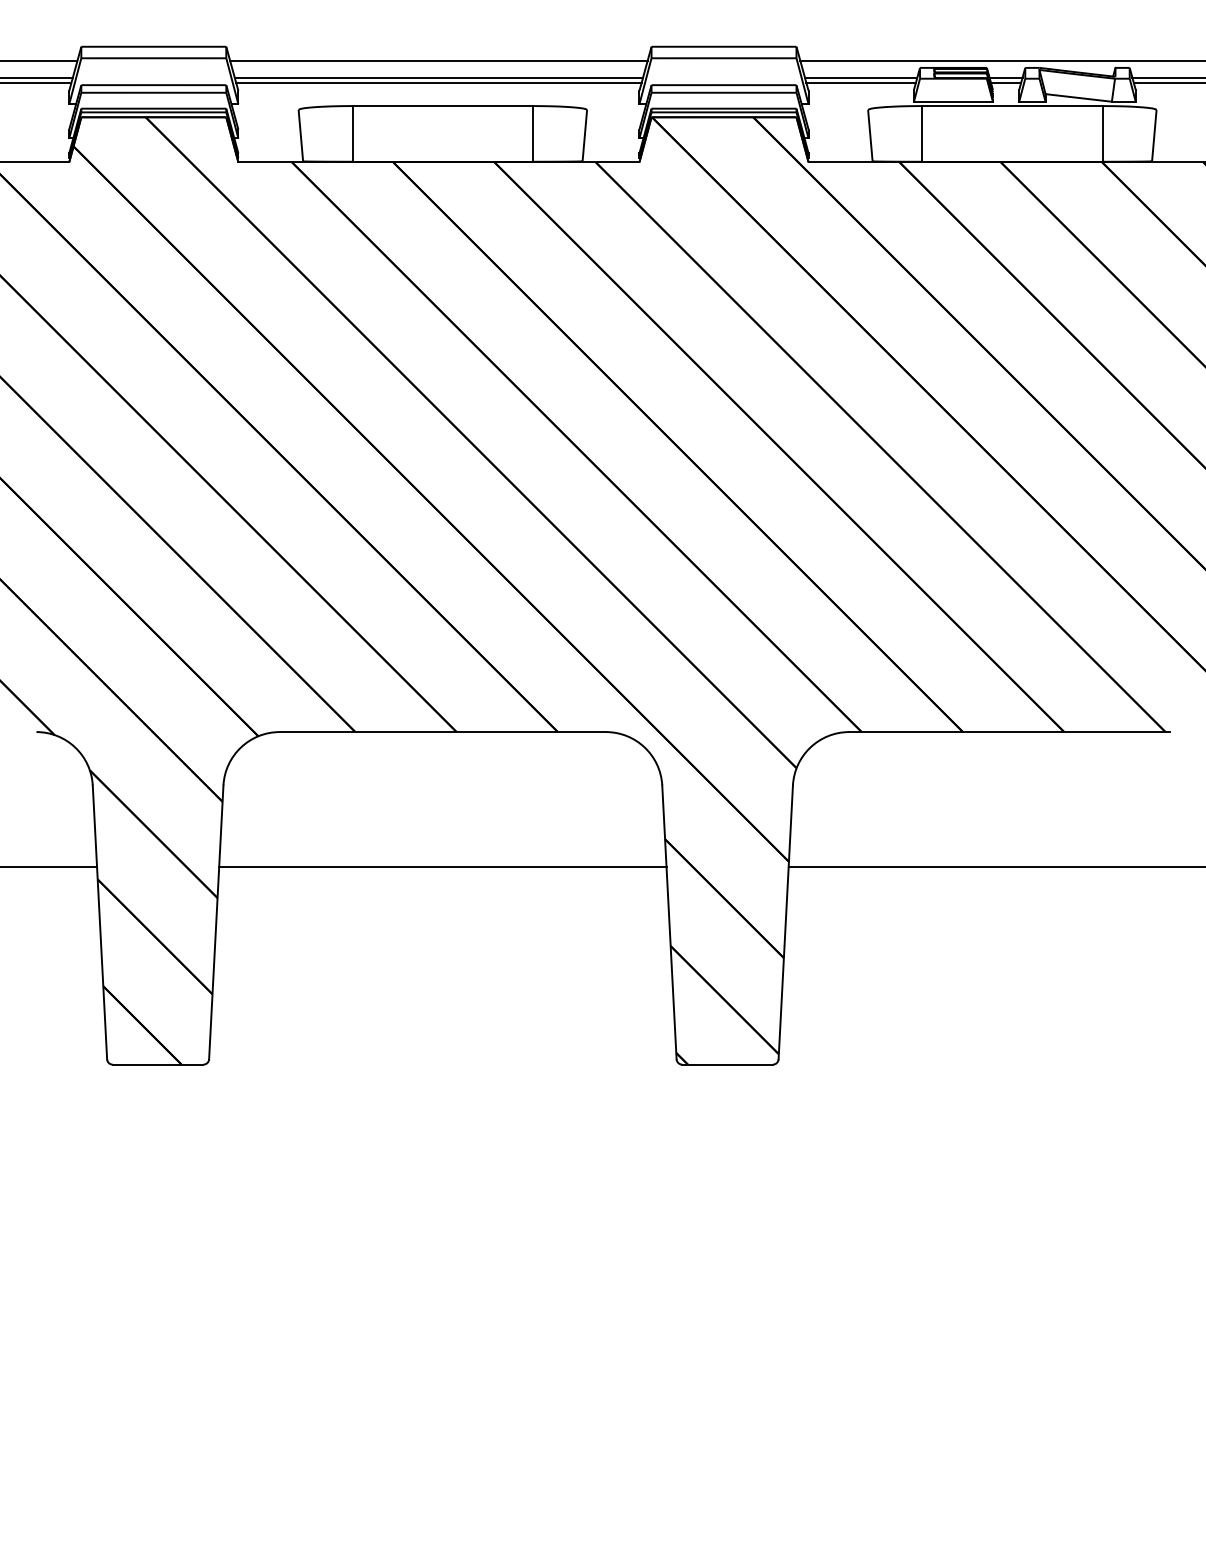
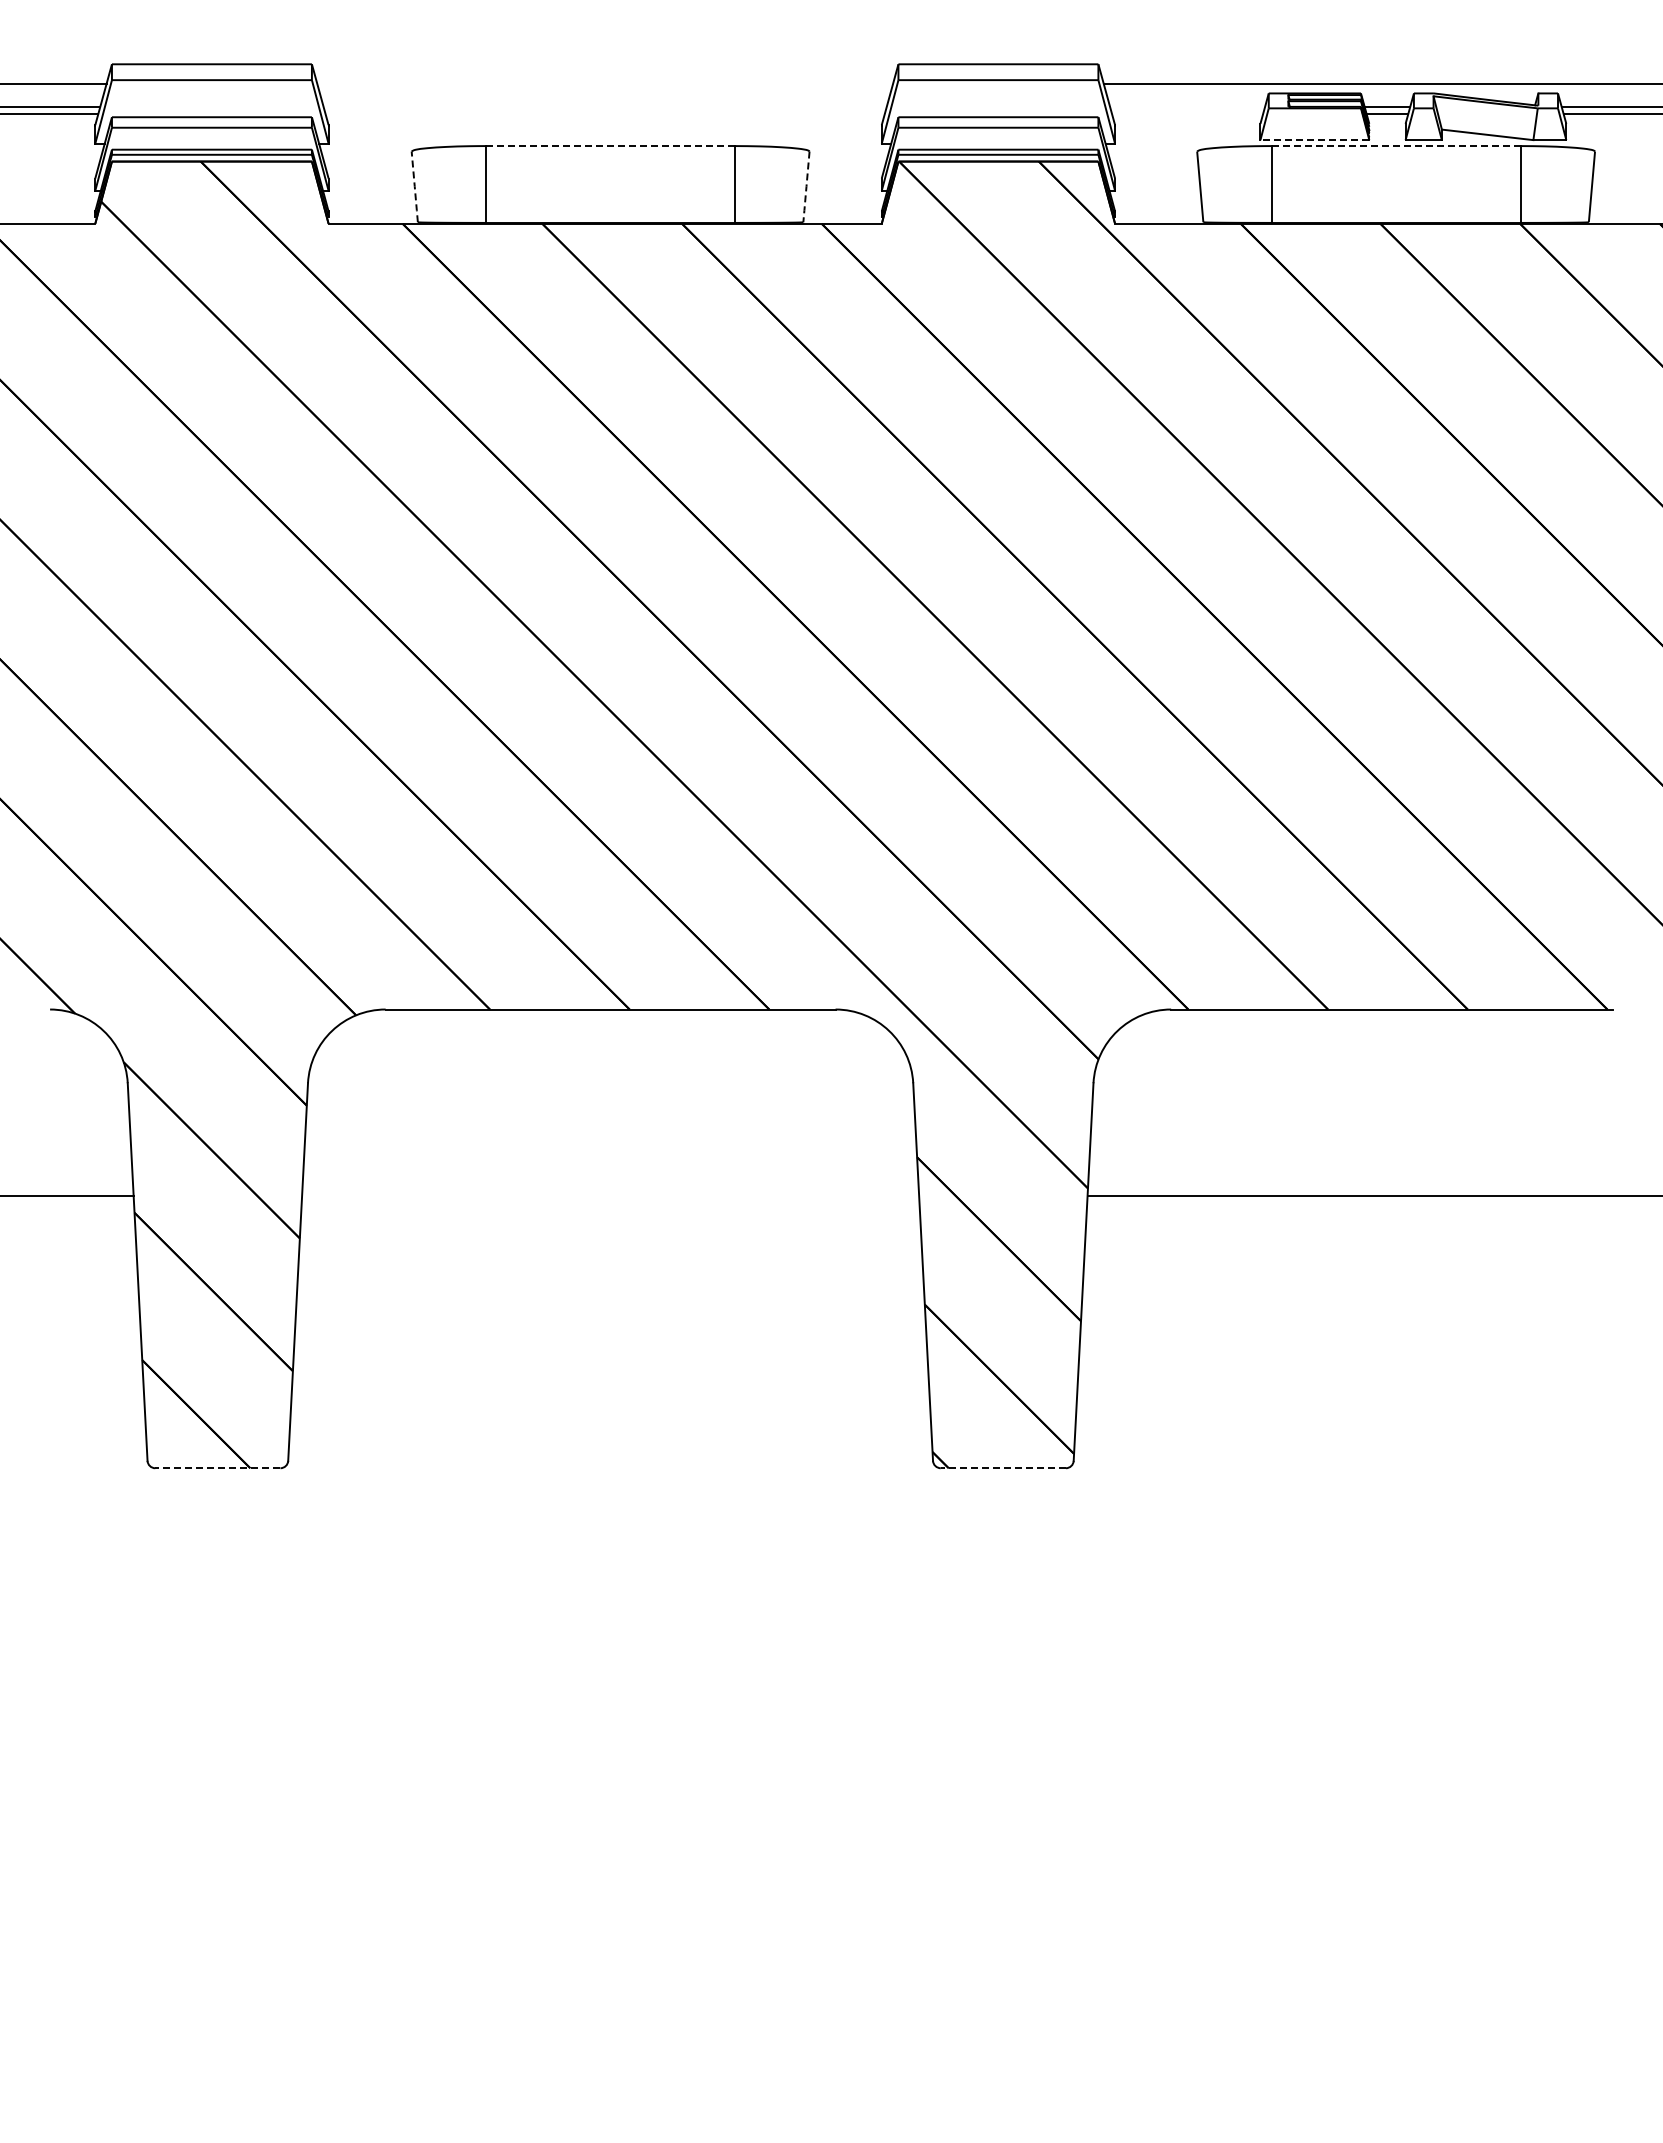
line: (439, 61) -> (605, 84), removed
line: (438, 78) -> (604, 107), removed
line: (861, 78) -> (1187, 107), removed
line: (438, 83) -> (604, 114), removed
line: (861, 83) -> (1187, 114), removed
line: (953, 102) -> (1314, 140), solid -> dashed
line: (443, 106) -> (611, 146), solid -> dashed
line: (1012, 106) -> (1396, 146), solid -> dashed
line: (300, 135) -> (414, 186), solid -> dashed
line: (584, 136) -> (806, 187), solid -> dashed
line: (442, 867) -> (610, 1196), removed
line: (157, 1064) -> (217, 1468), solid -> dashed
line: (727, 1064) -> (1003, 1468), solid -> dashed

